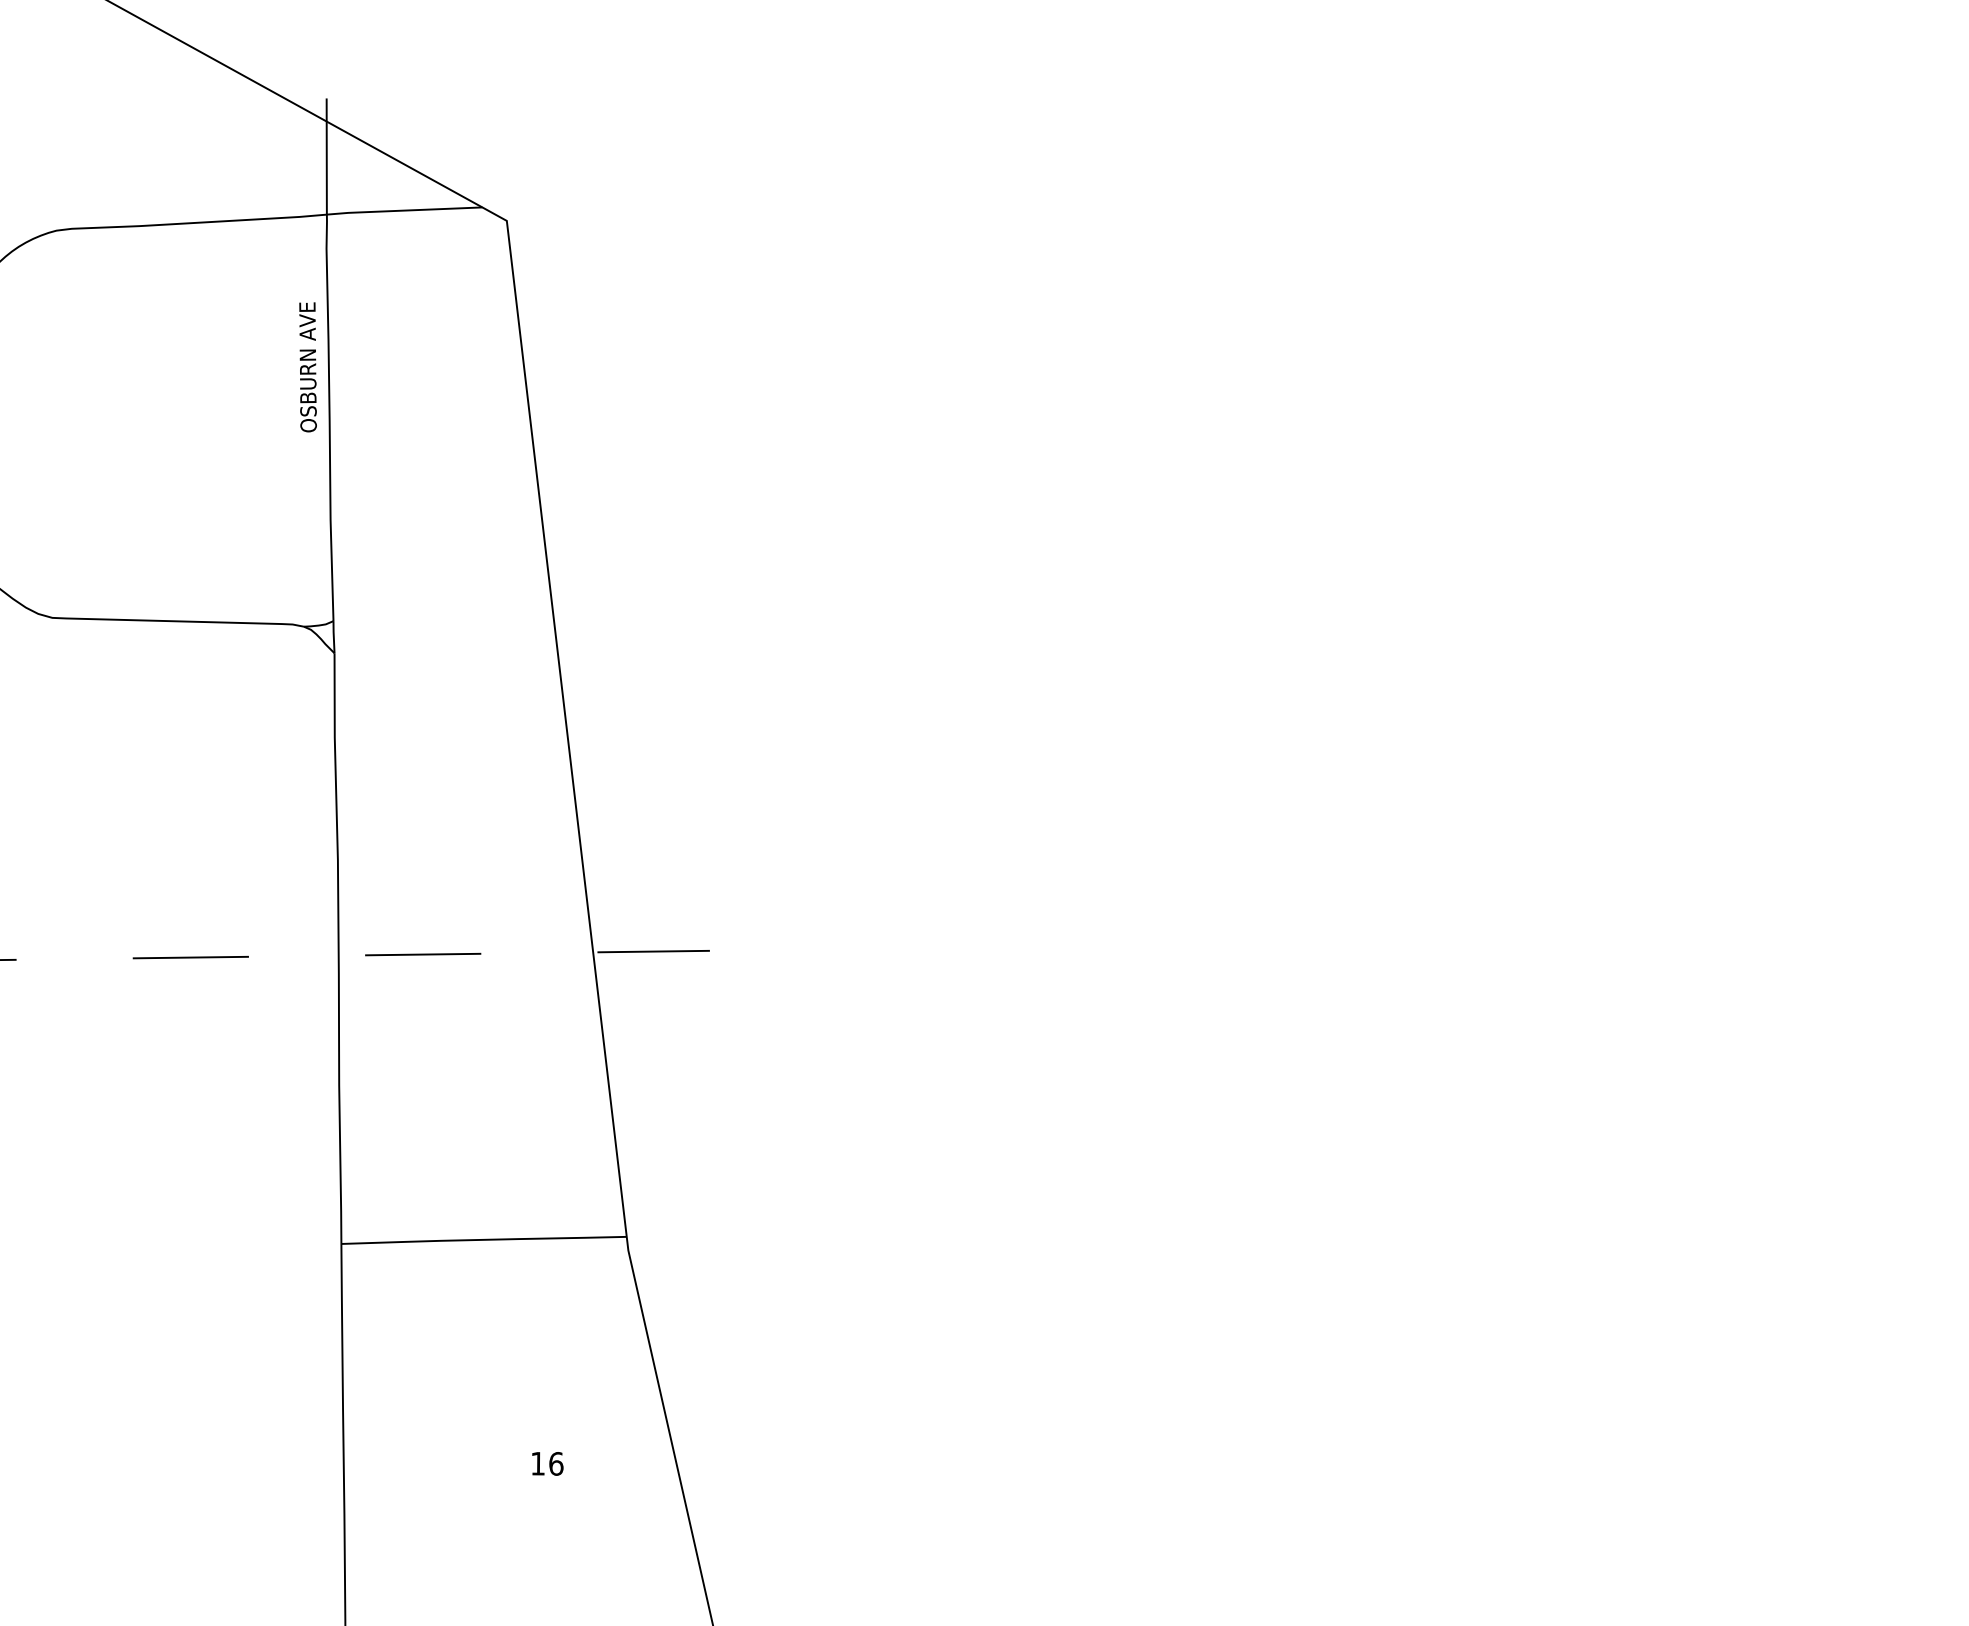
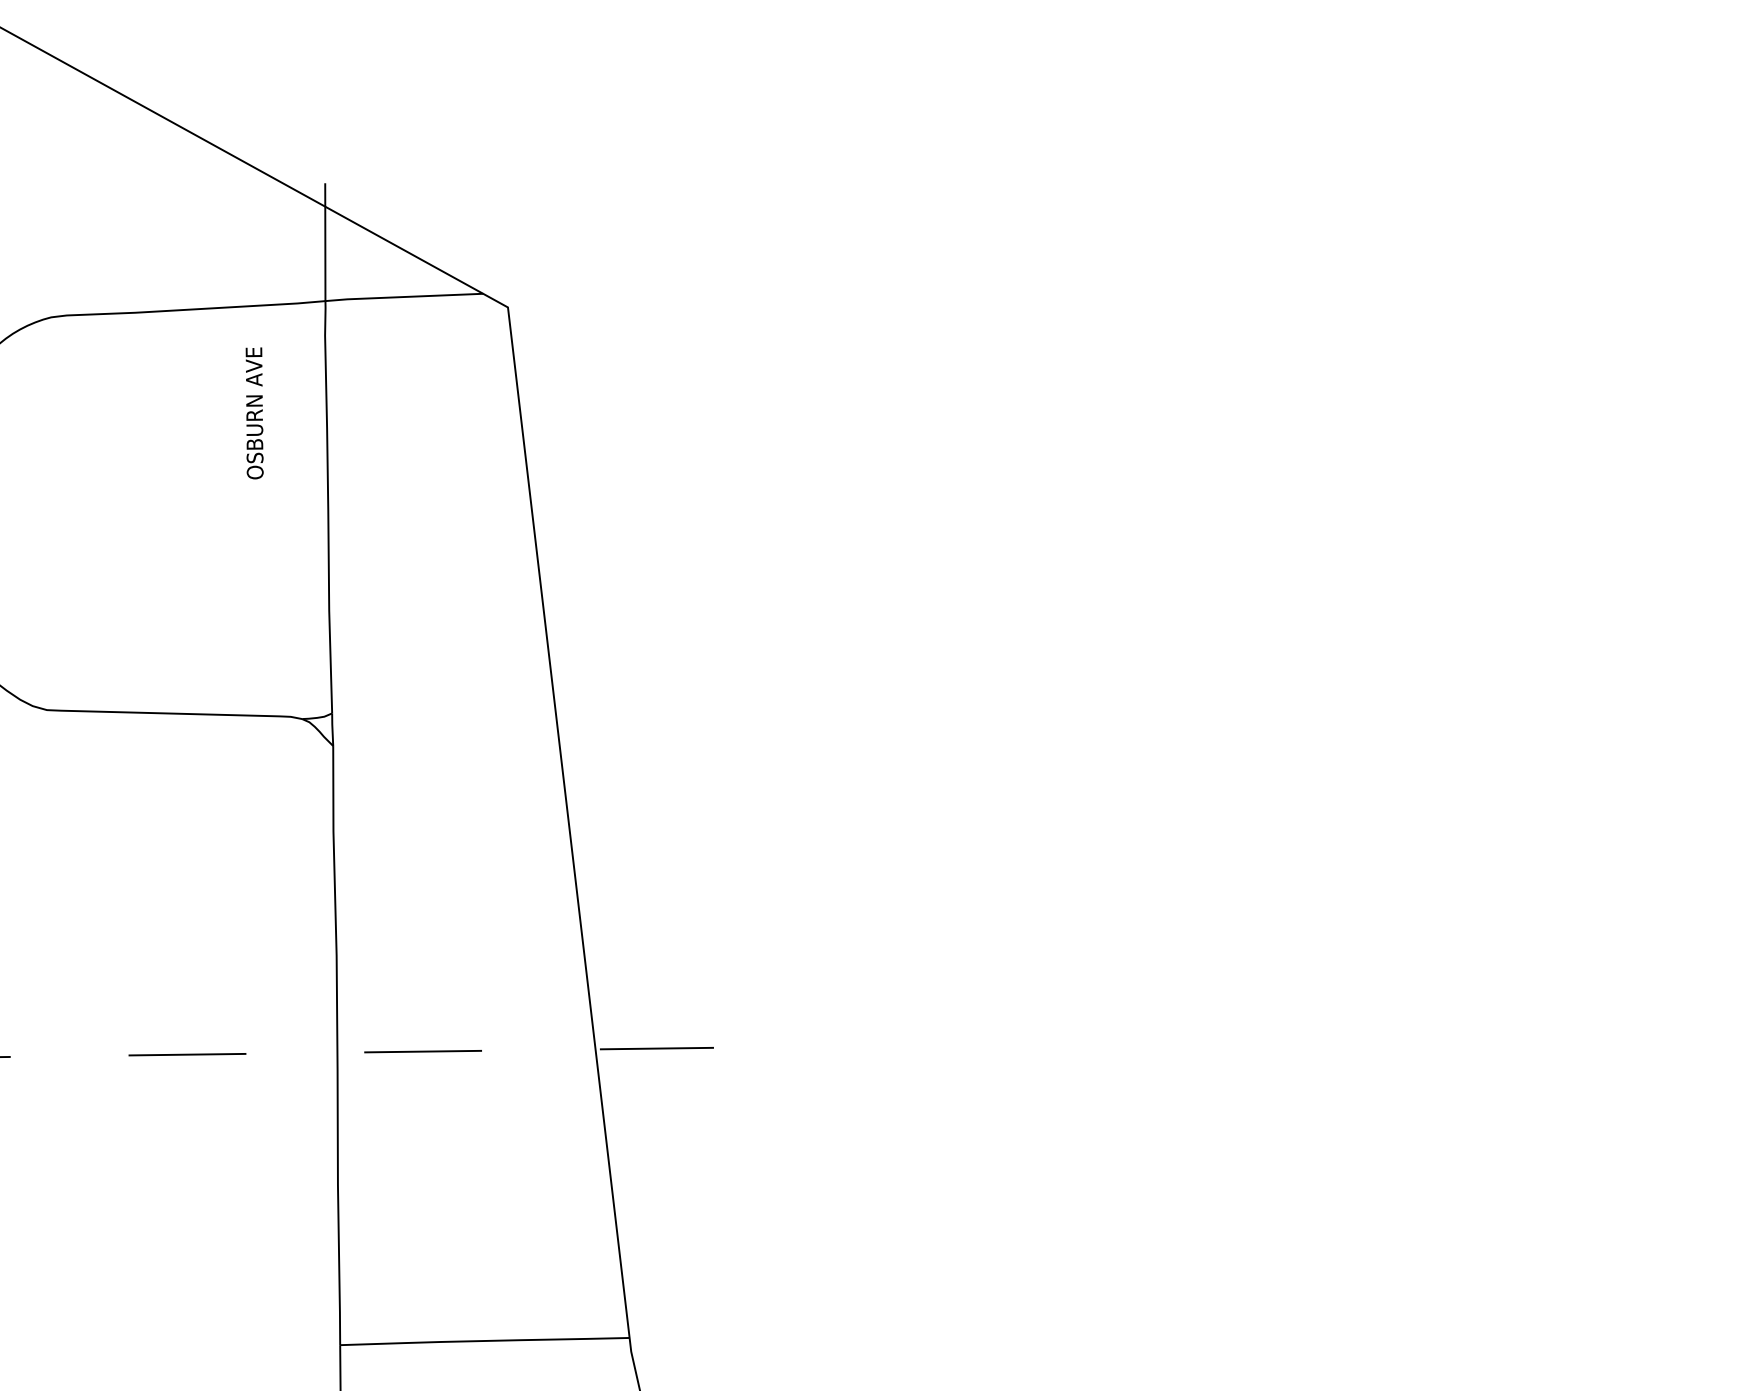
text: (307, 367) -> (254, 413), moved

